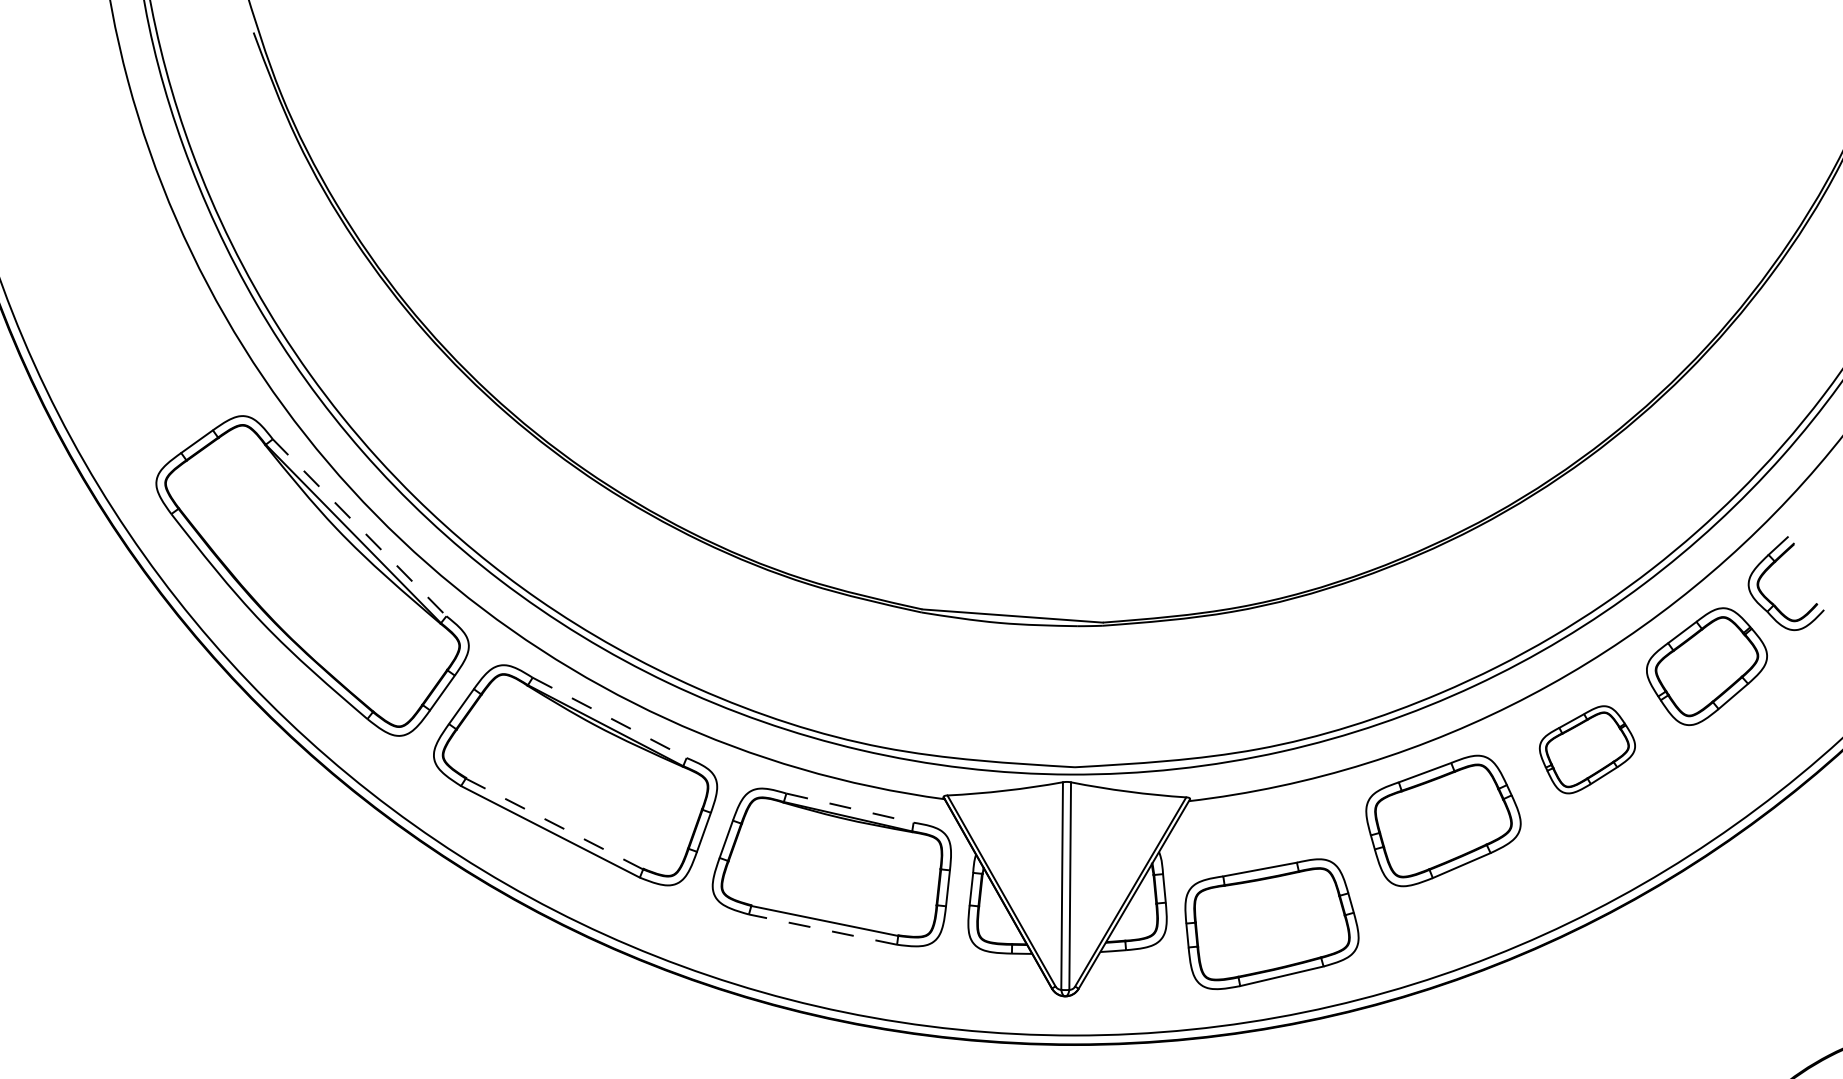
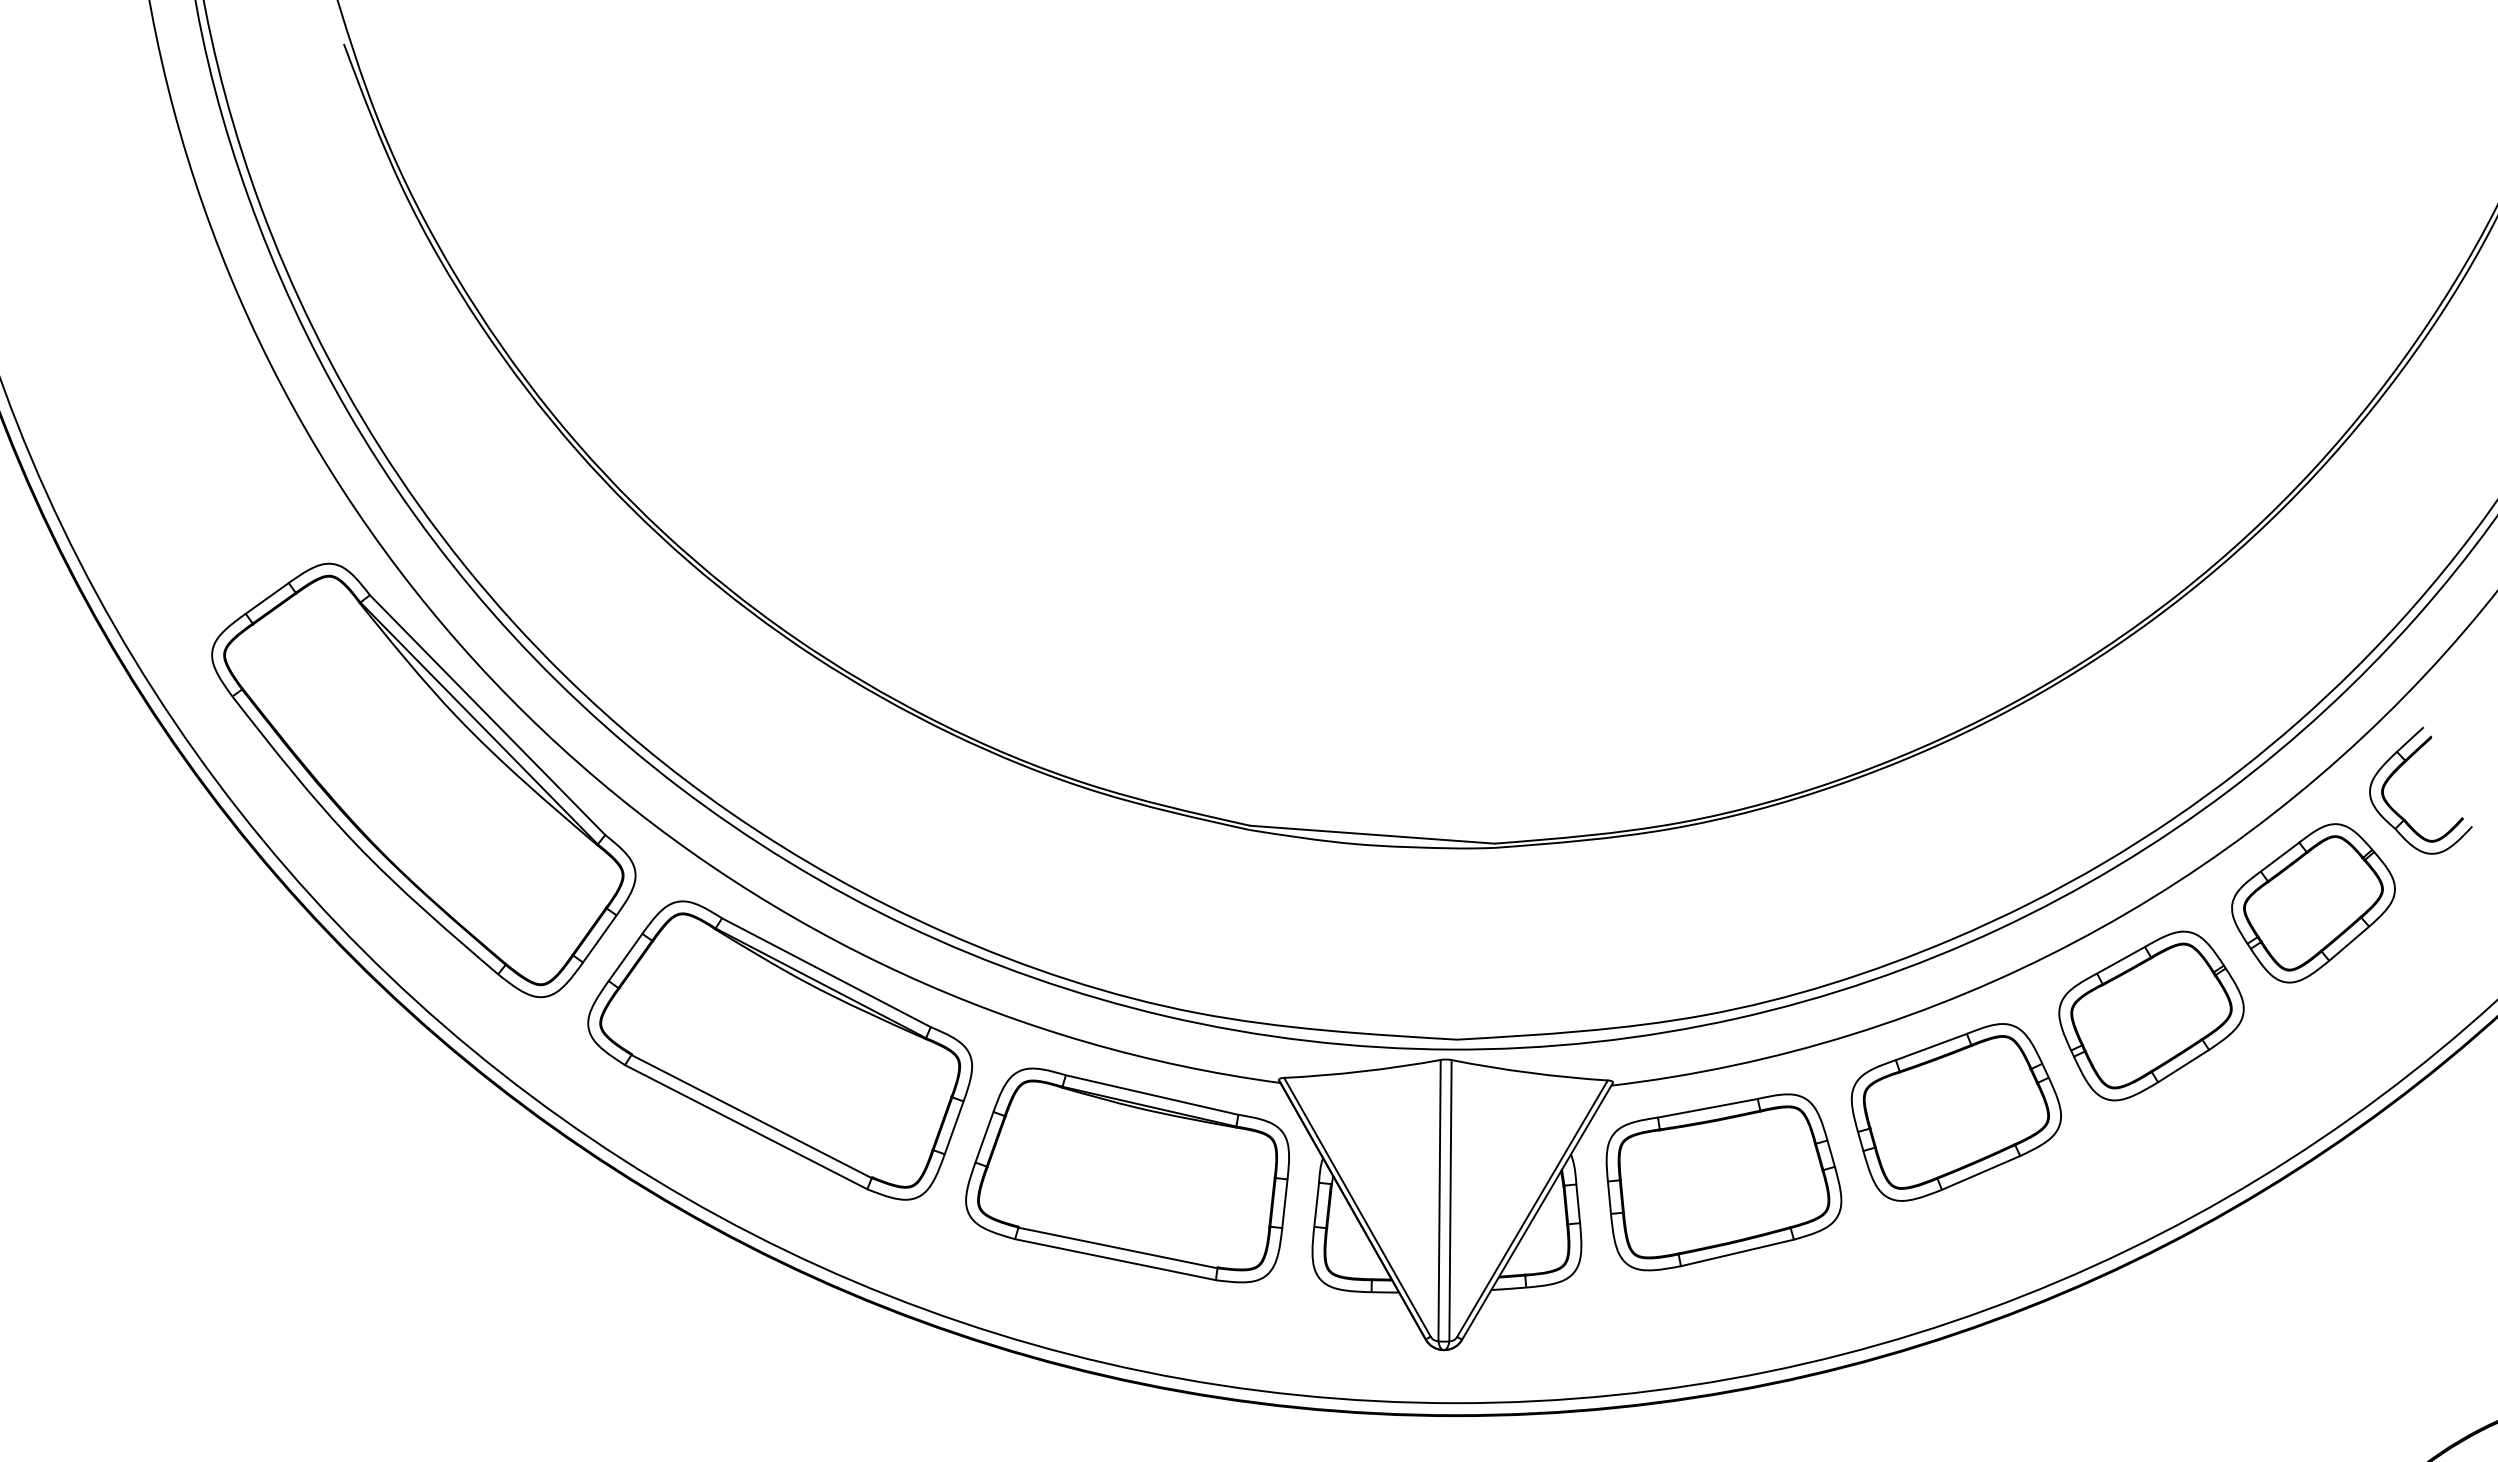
line: (359, 528) -> (487, 715), dashed -> solid
line: (609, 717) -> (826, 972), dashed -> solid
part: (1587, 749) -> (2151, 1015), size x1.43
line: (850, 808) -> (1152, 1095), dashed -> solid
line: (555, 823) -> (752, 1116), dashed -> solid
part: (1271, 924) -> (1723, 1182), moved
line: (822, 929) -> (1115, 1259), dashed -> solid

